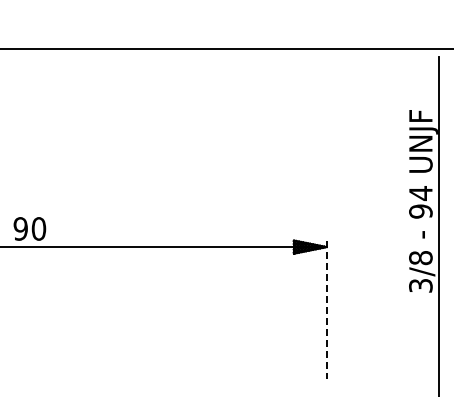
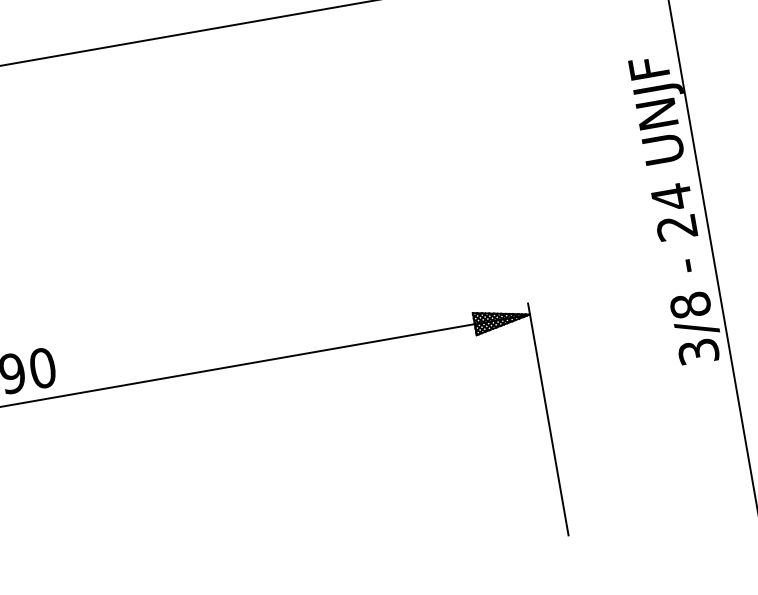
text: (420, 211) -> (676, 227), 94 -> 24
line: (326, 310) -> (547, 420), dashed -> solid

